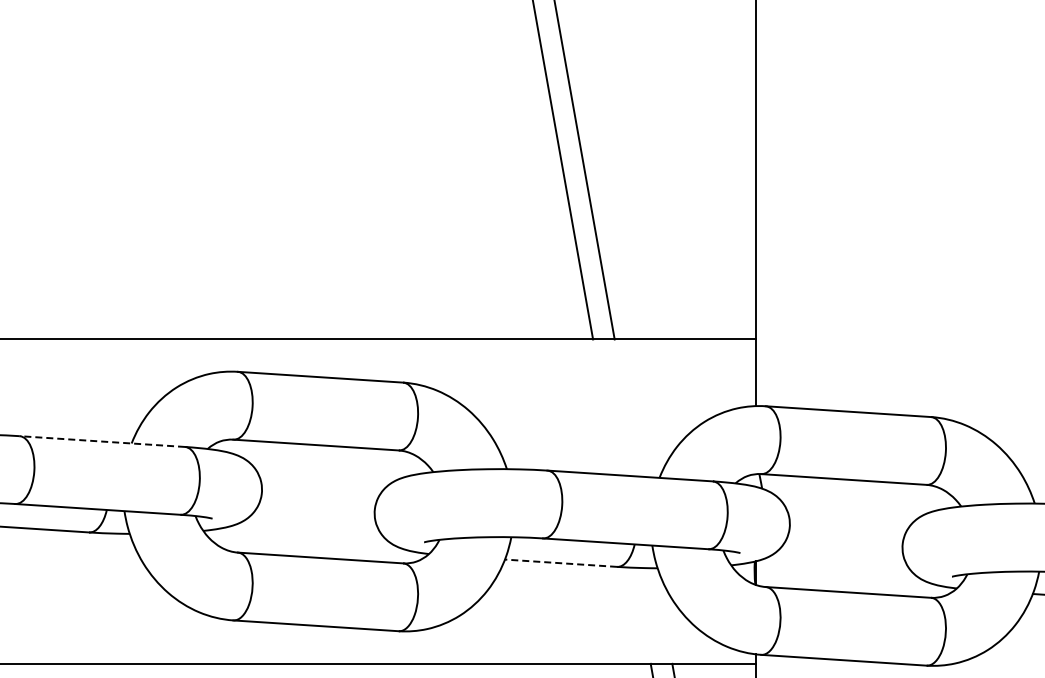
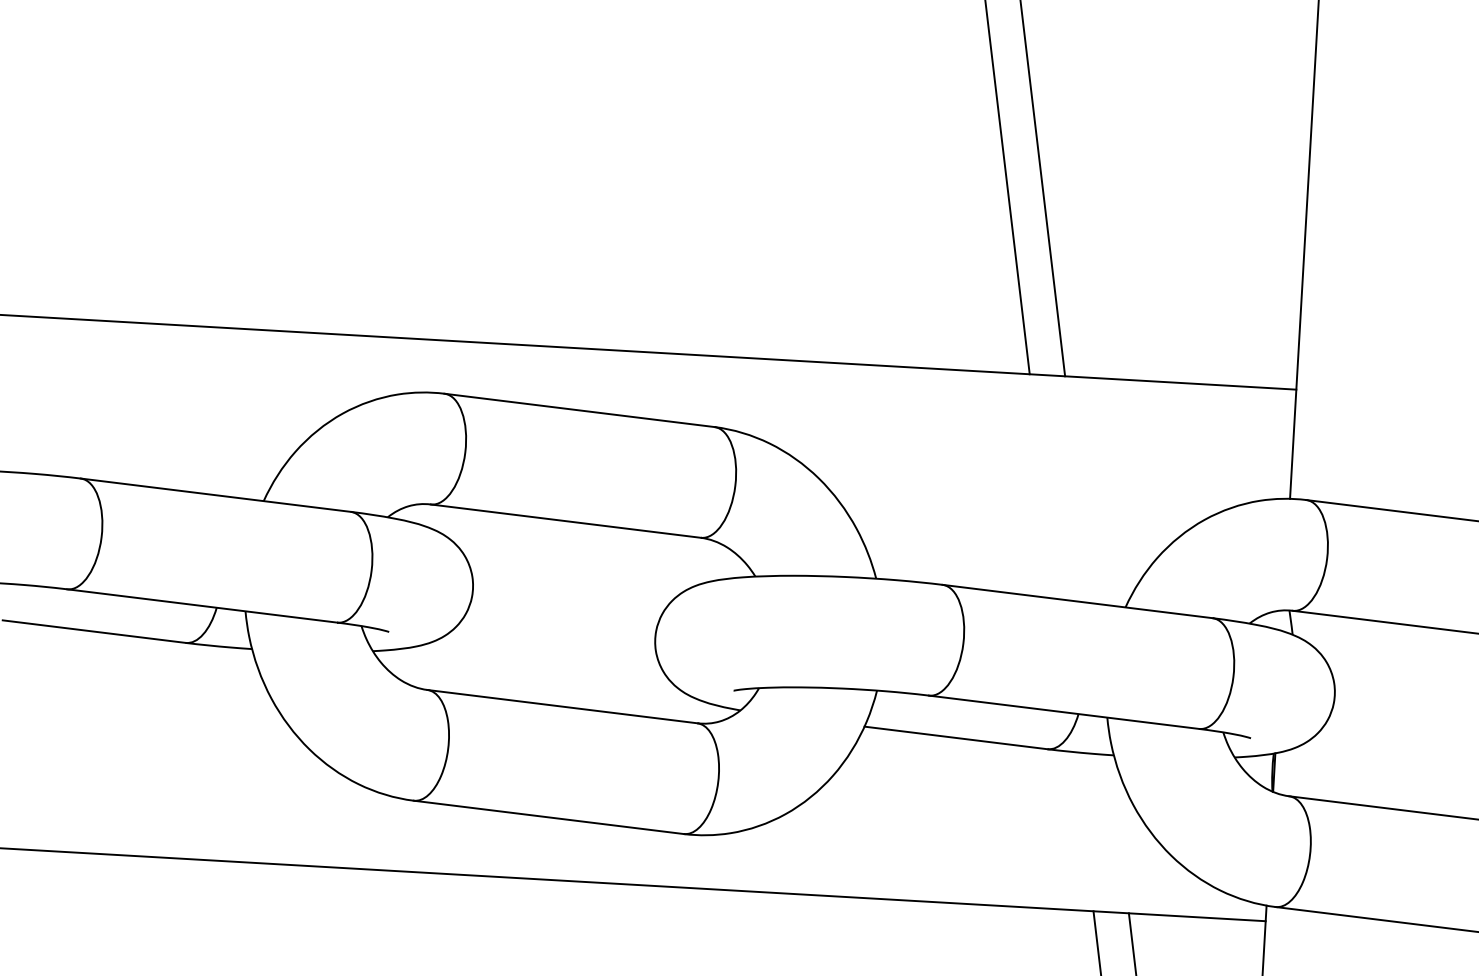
line: (102, 441) -> (216, 495), dashed -> solid
line: (560, 563) -> (955, 738), dashed -> solid

